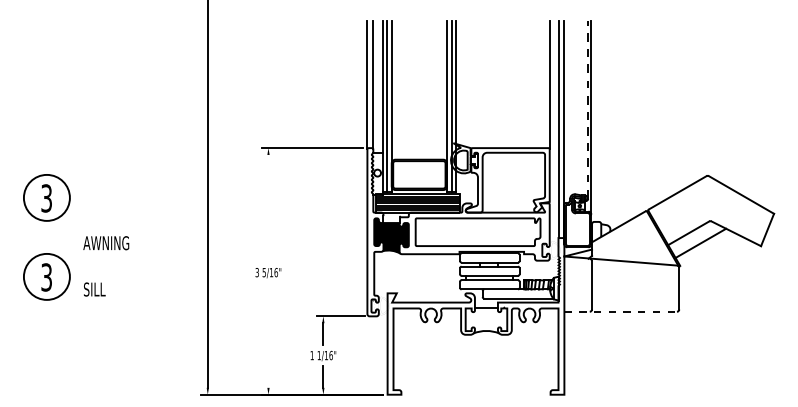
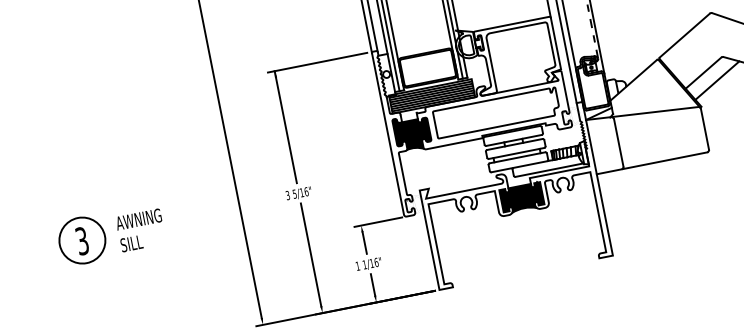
part: (46, 197) -> (66, 162), removed
line: (268, 205) -> (285, 127), added
text: (106, 243) -> (139, 219), moved
line: (621, 311) -> (652, 162), dashed -> solid
fill: (486, 320) -> (522, 197), added
line: (268, 334) -> (310, 254), added

